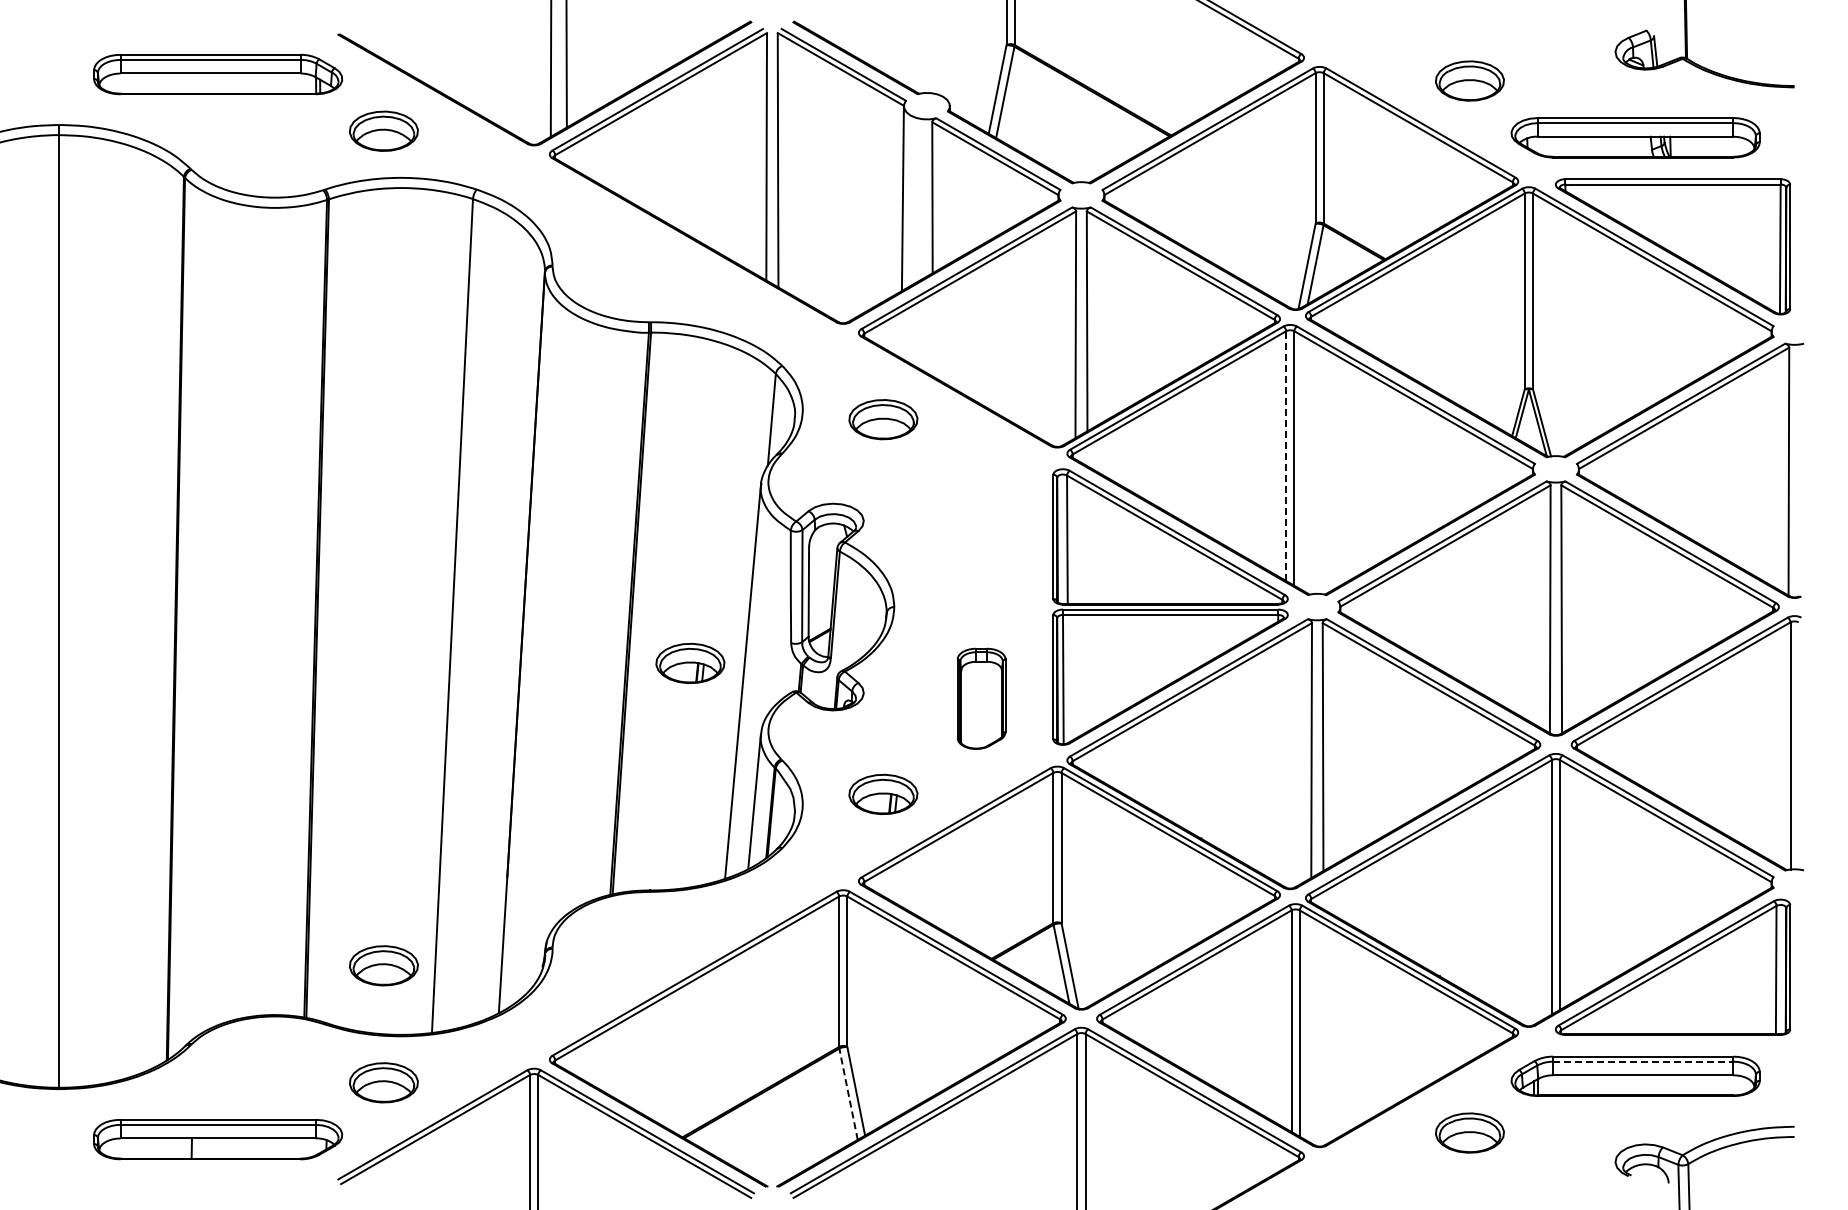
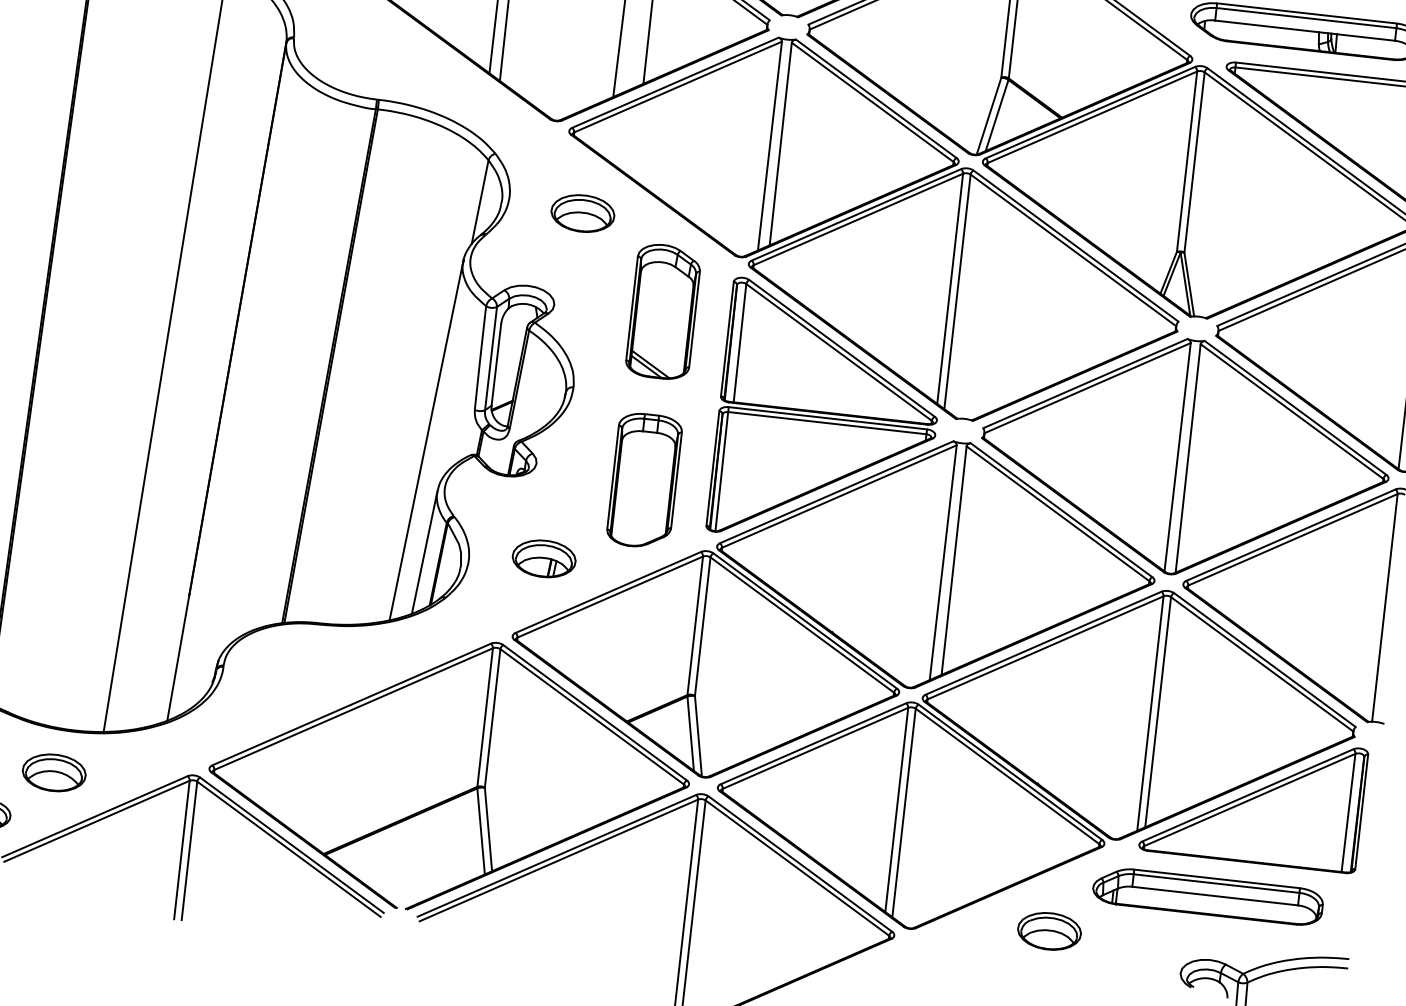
line: (1286, 456) -> (950, 289), dashed -> solid
part: (981, 514) -> (663, 311), added
part: (690, 662) -> (380, 417), removed
part: (981, 698) -> (644, 480), size x1.43
part: (383, 965) -> (65, 664), removed
line: (1643, 1061) -> (1216, 883), dashed -> solid
line: (848, 1094) -> (481, 831), dashed -> solid

